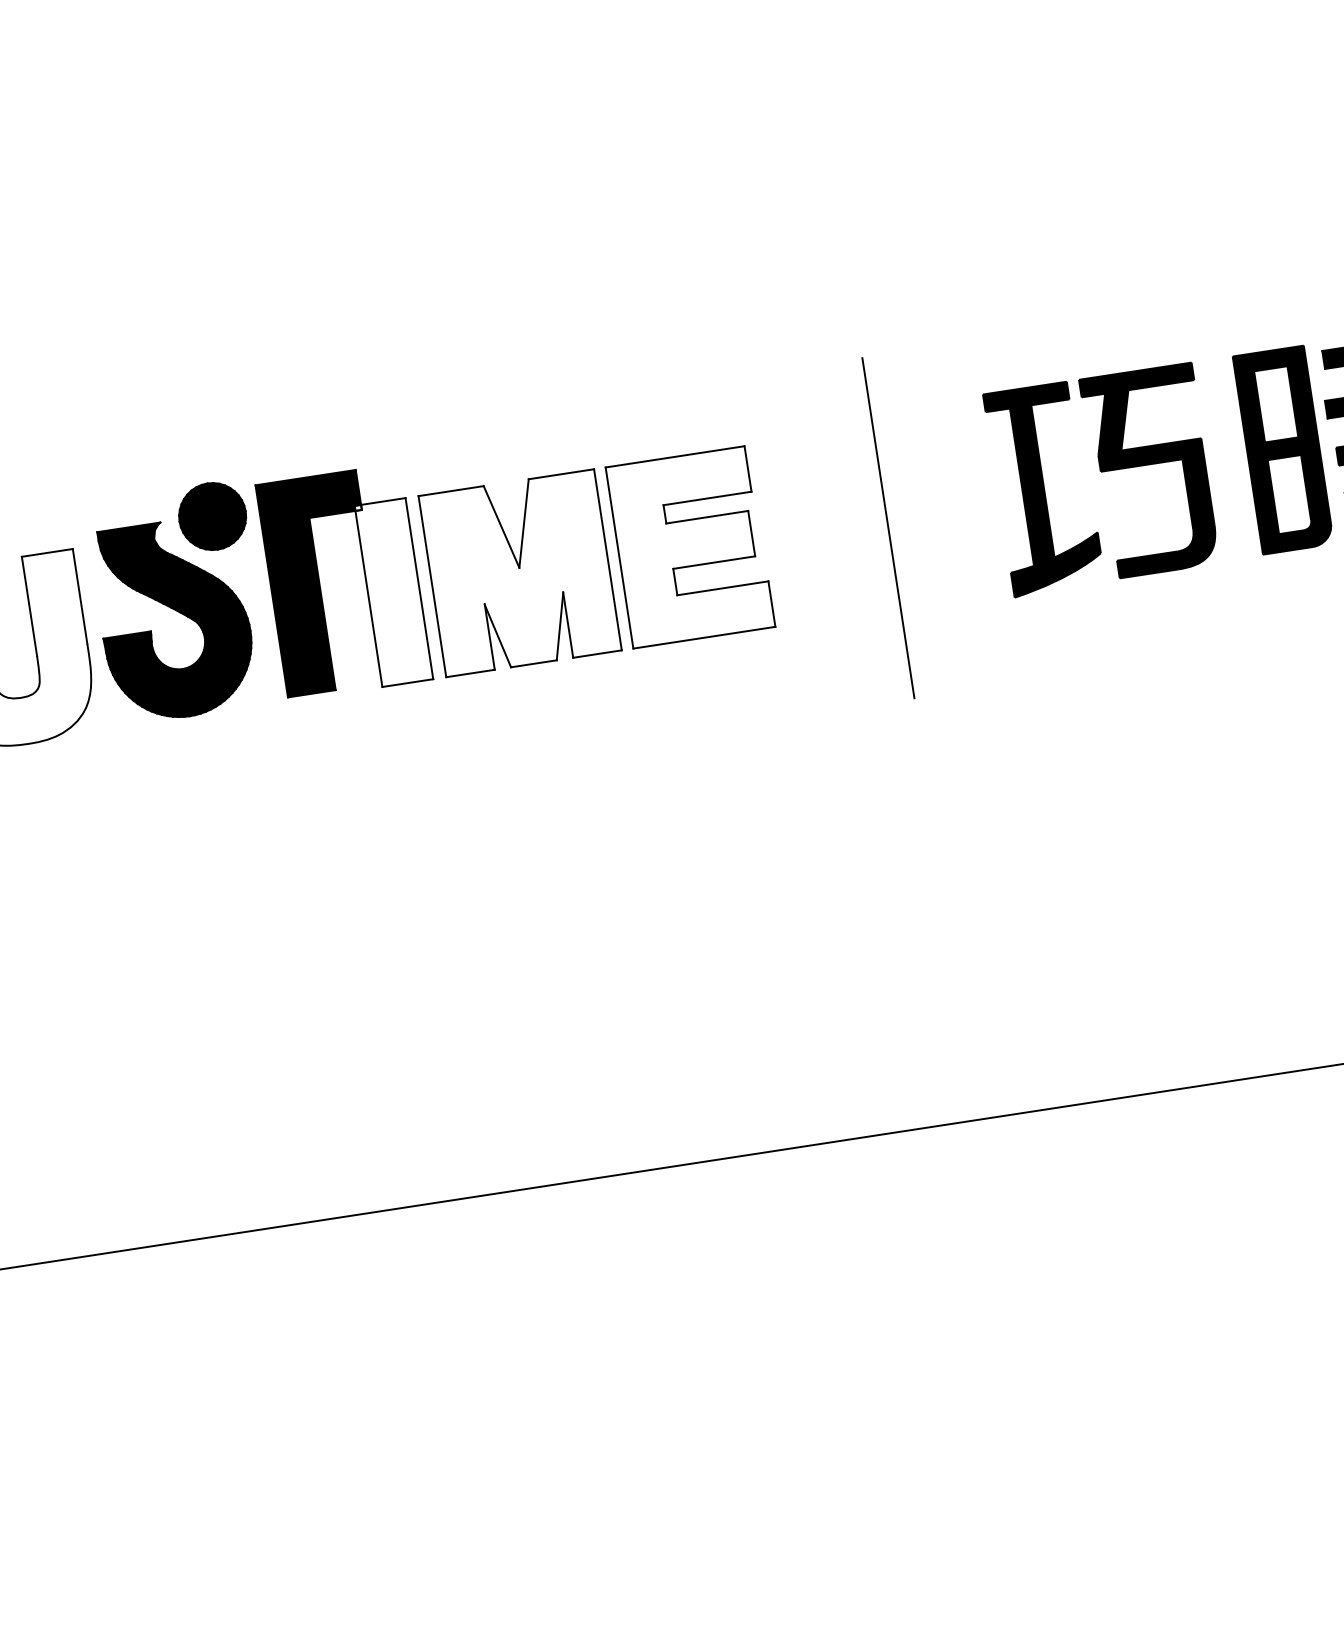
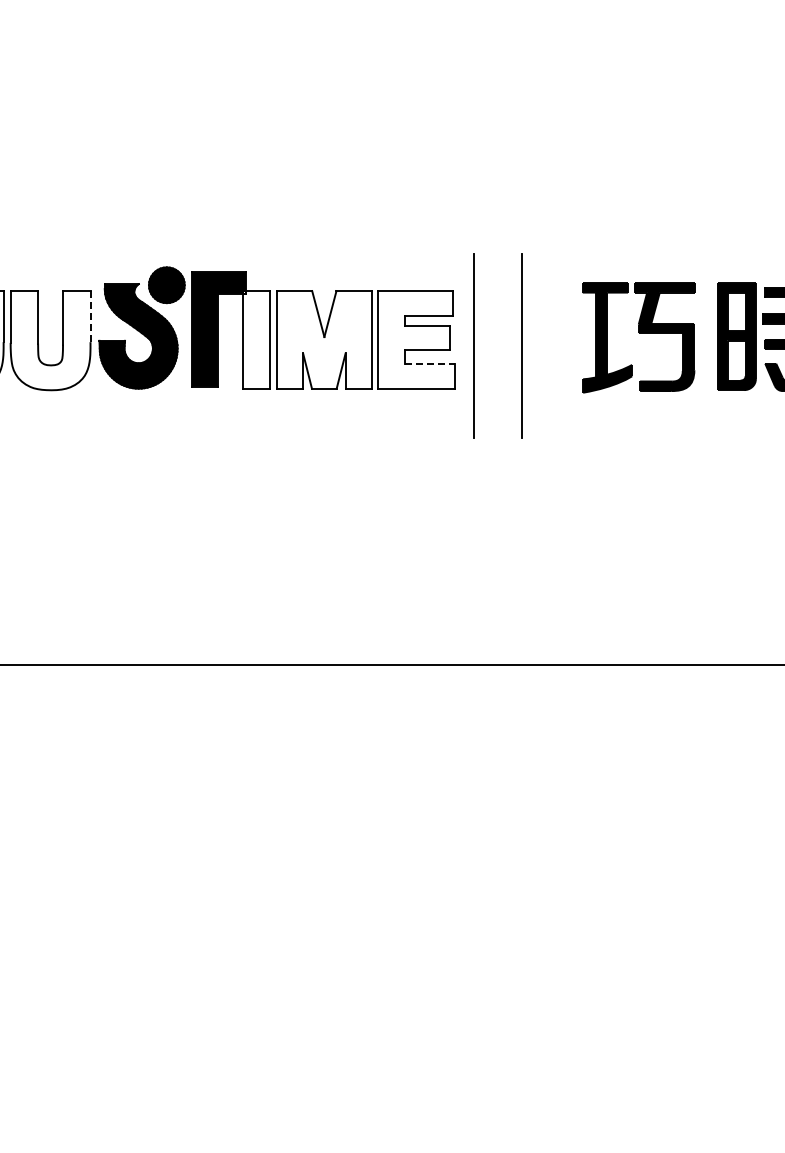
line: (798, 541) -> (473, 345), added
line: (723, 588) -> (430, 364), solid -> dashed
line: (79, 596) -> (90, 316), solid -> dashed

